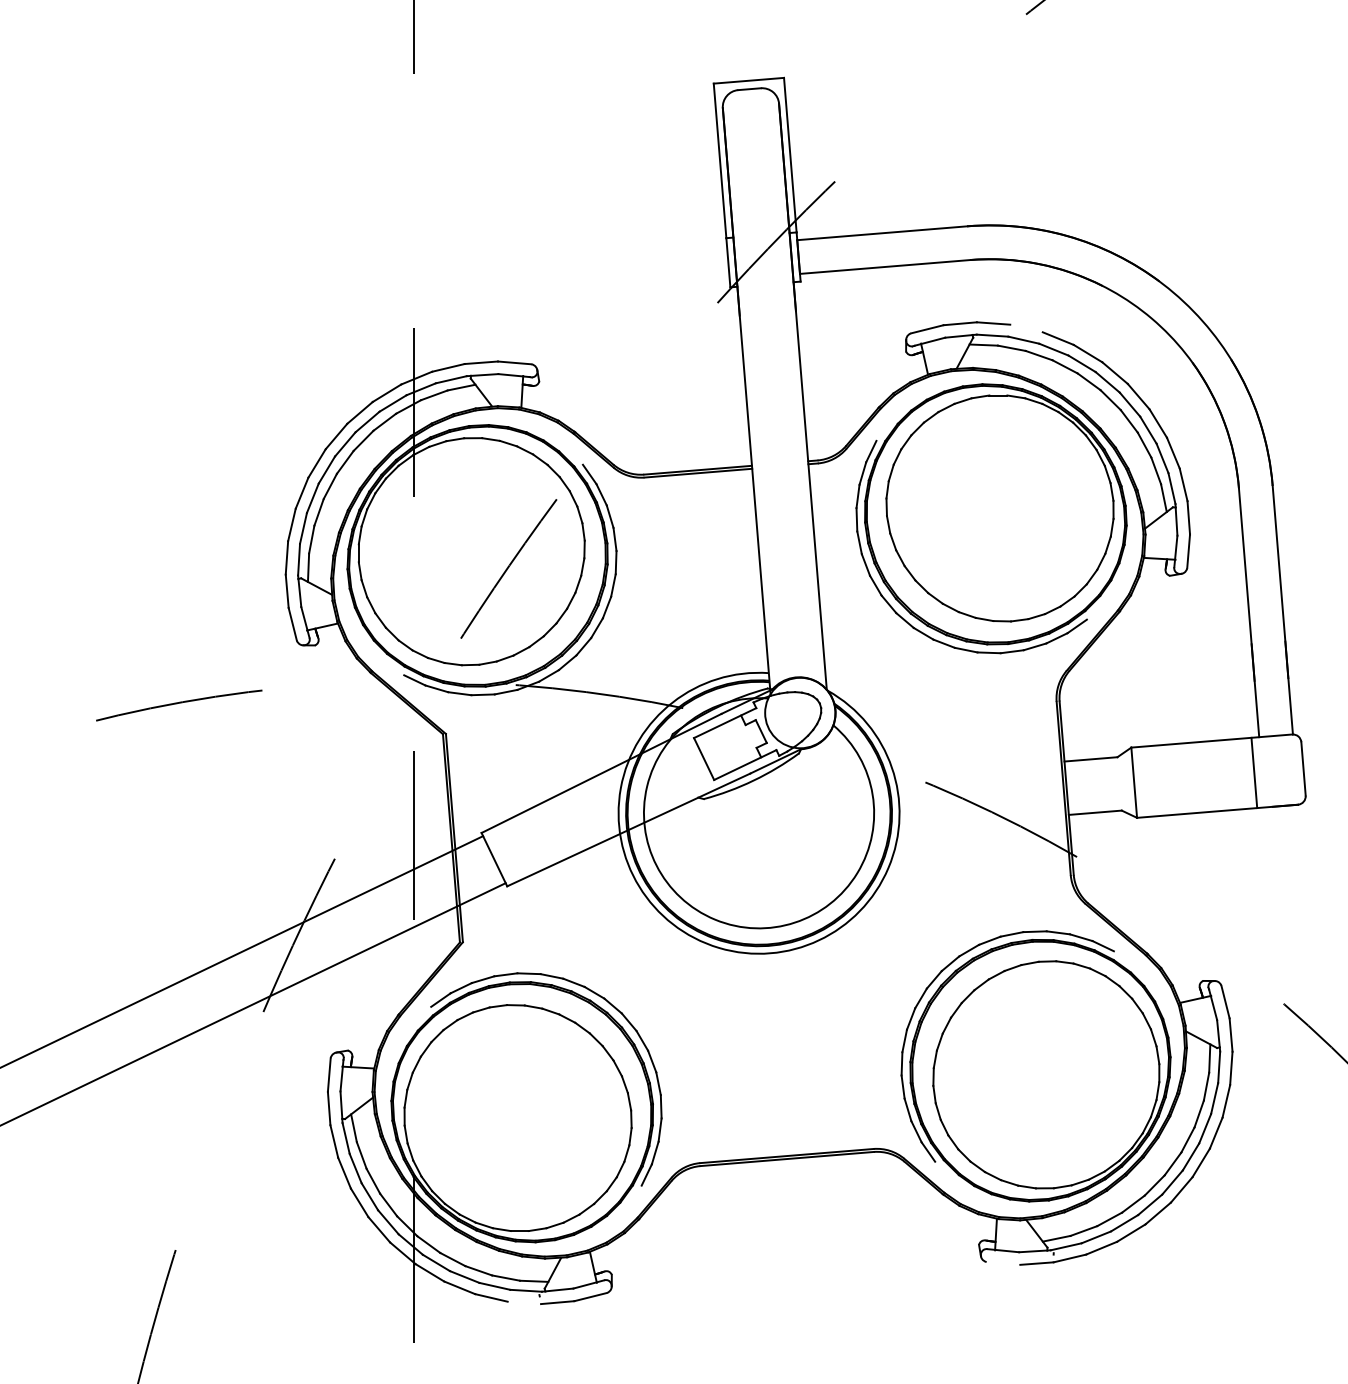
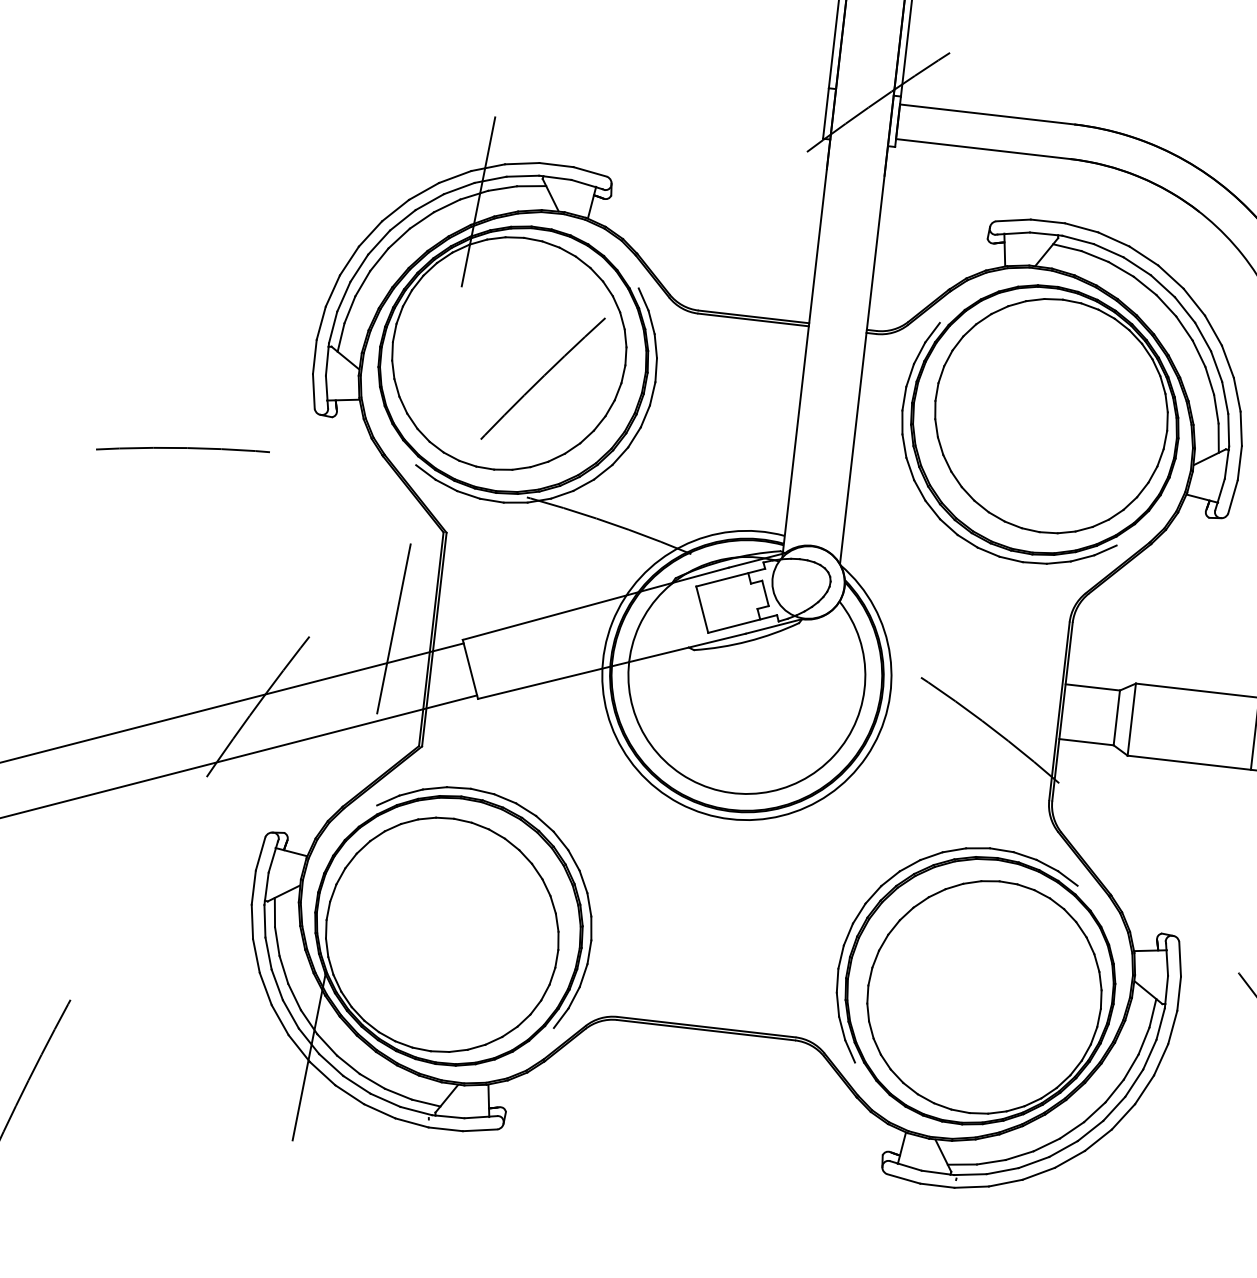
line: (1026, 328) -> (1113, 239), added
line: (1119, 783) -> (1116, 717), added
line: (1003, 1263) -> (903, 1178), added
line: (524, 1302) -> (412, 1122), added

